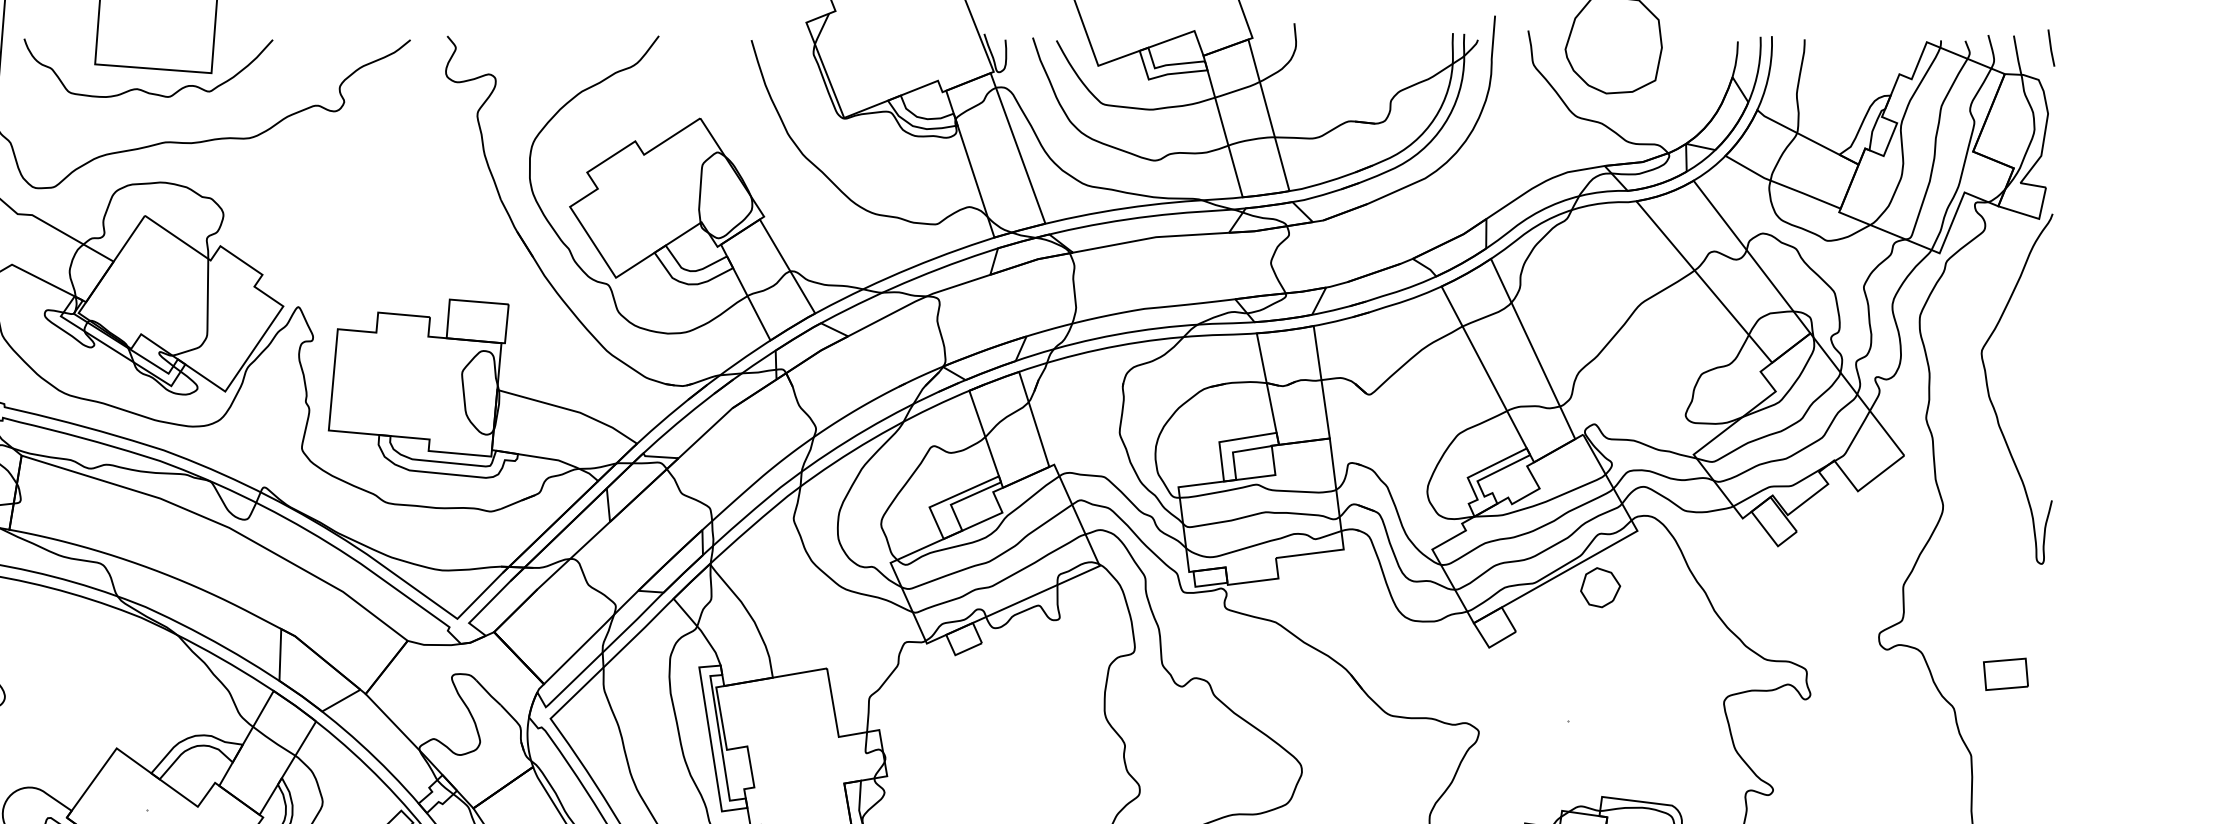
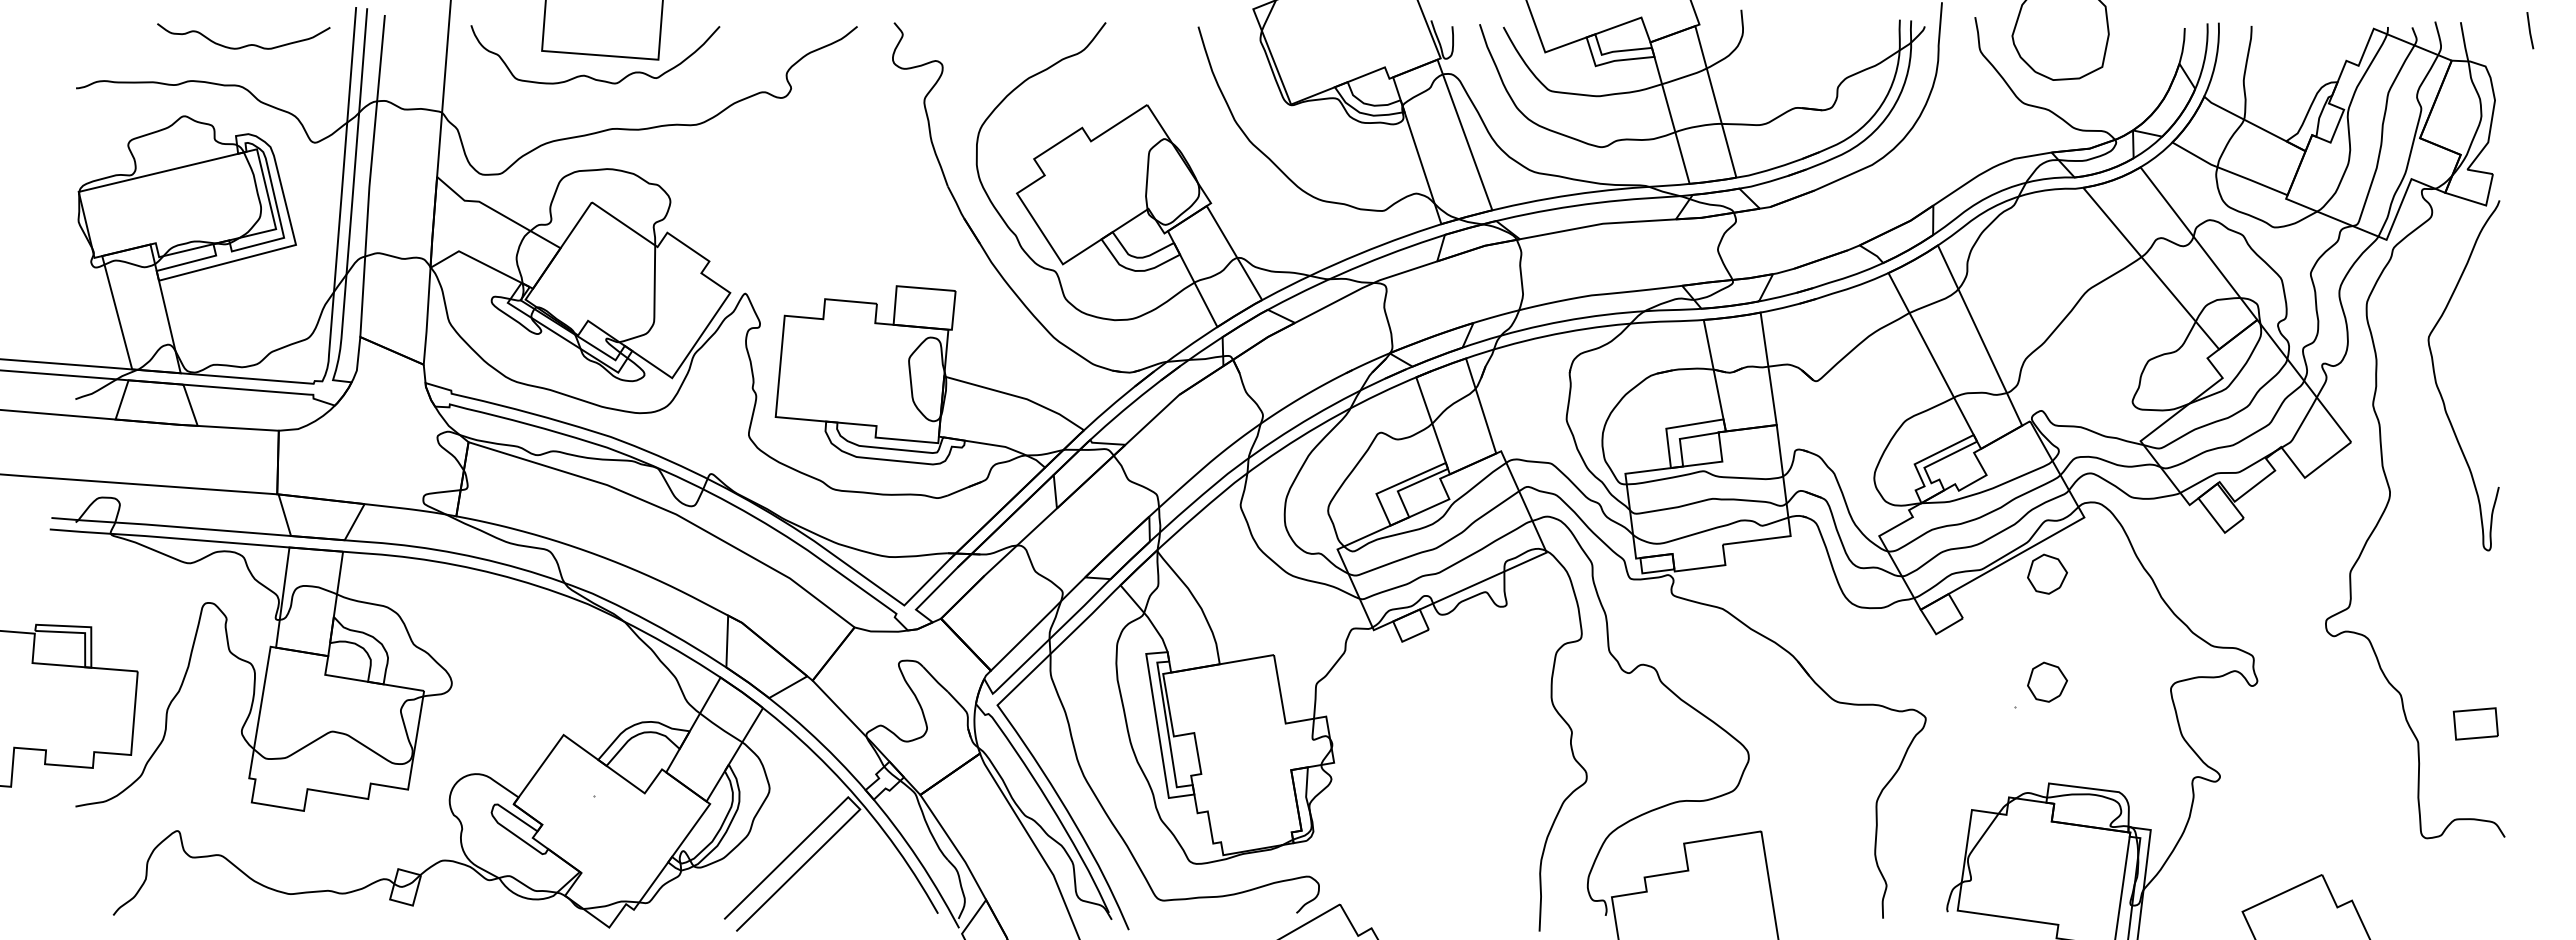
line: (2051, 47) -> (2530, 30), moved
part: (2005, 673) -> (2475, 723), moved
part: (1600, 694) -> (2047, 681), added

